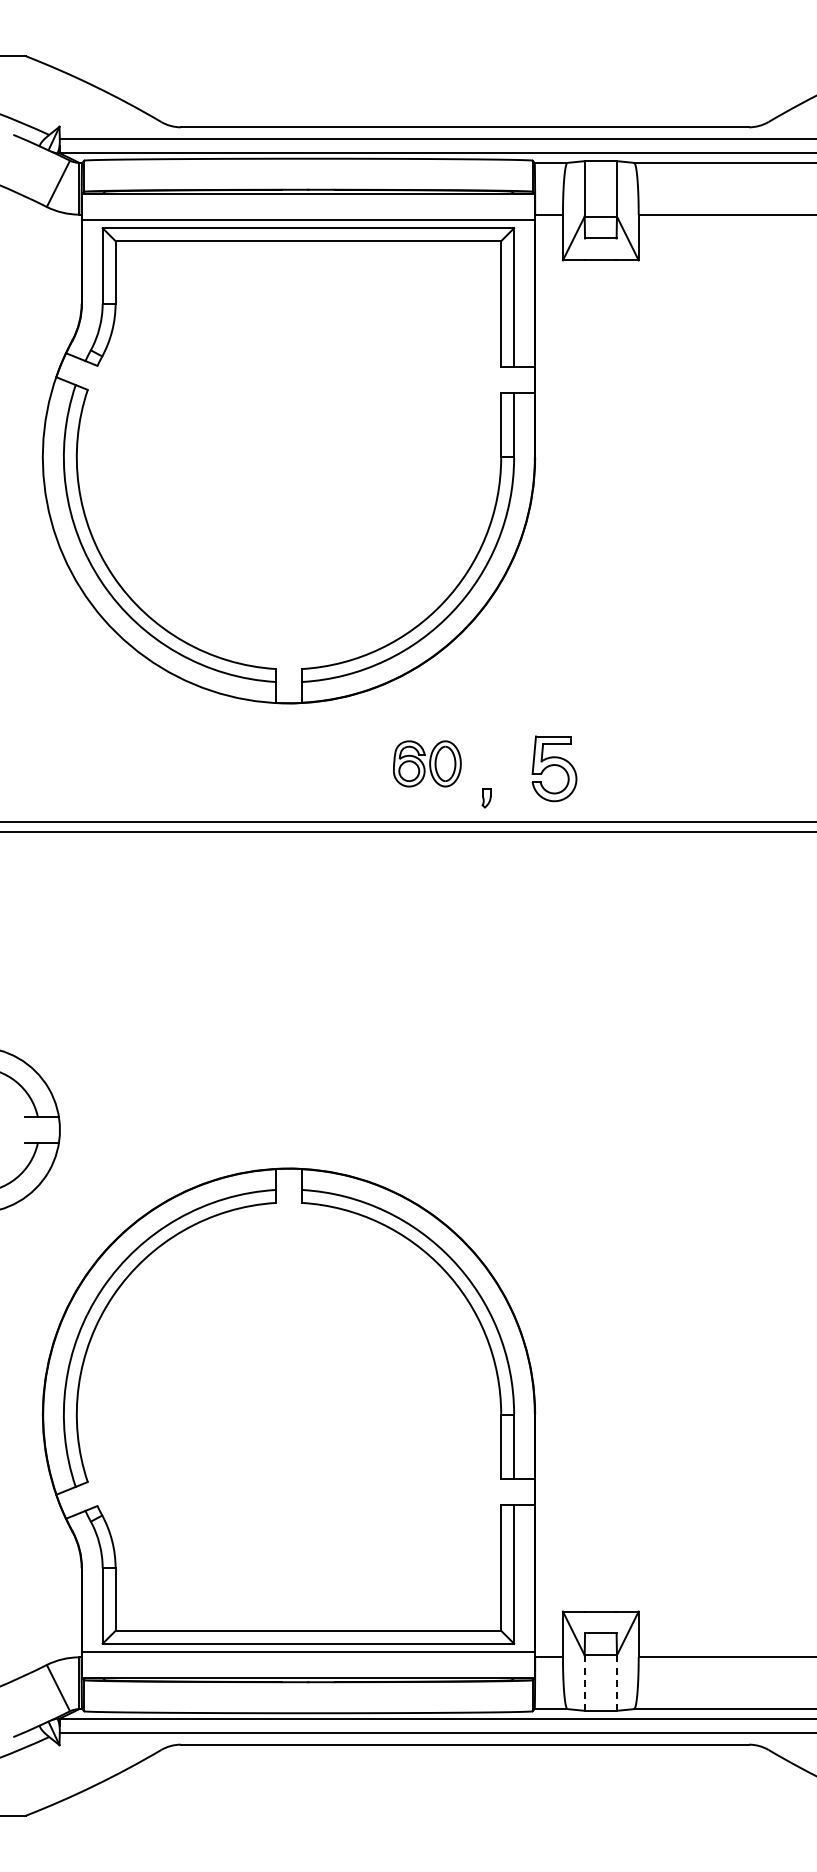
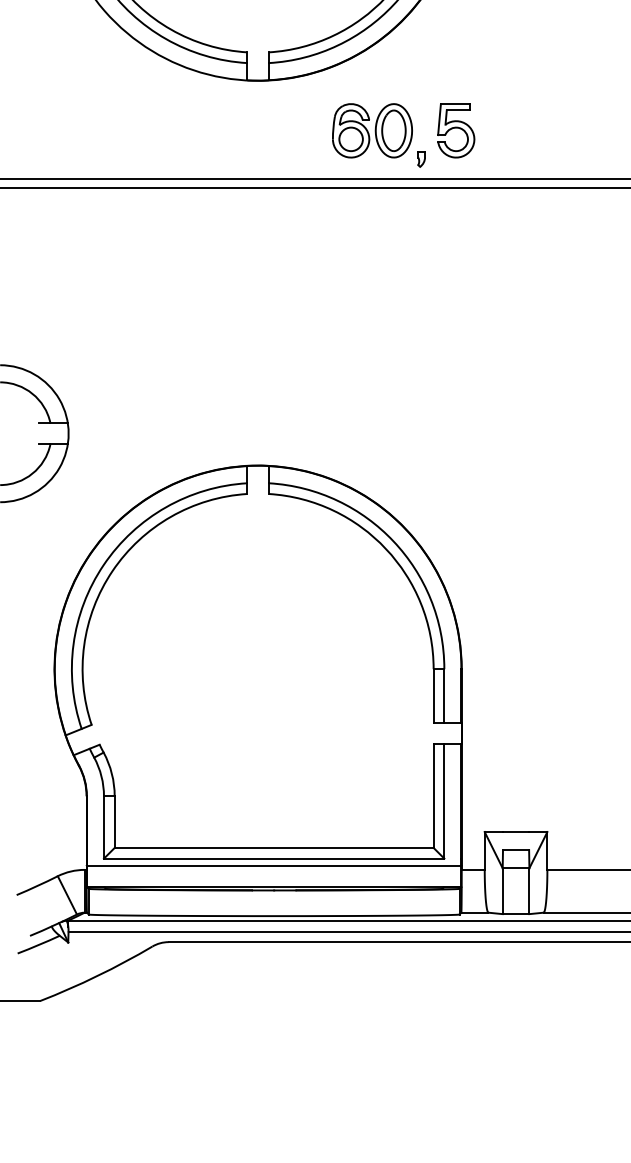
part: (427, 763) -> (372, 130), size x1.43
part: (554, 768) -> (456, 130), moved
line: (584, 1683) -> (502, 891), dashed -> solid
line: (616, 1683) -> (529, 891), dashed -> solid

